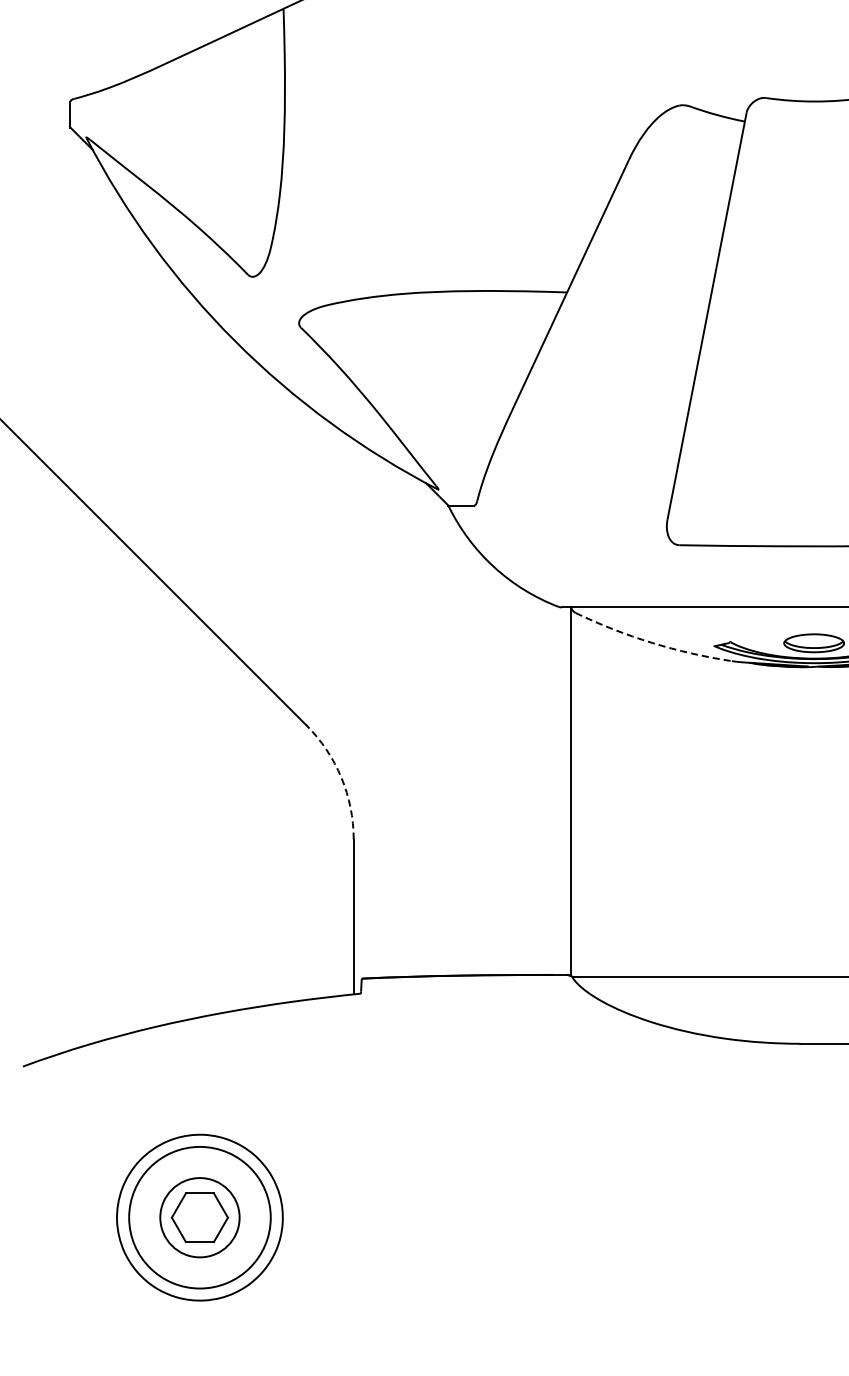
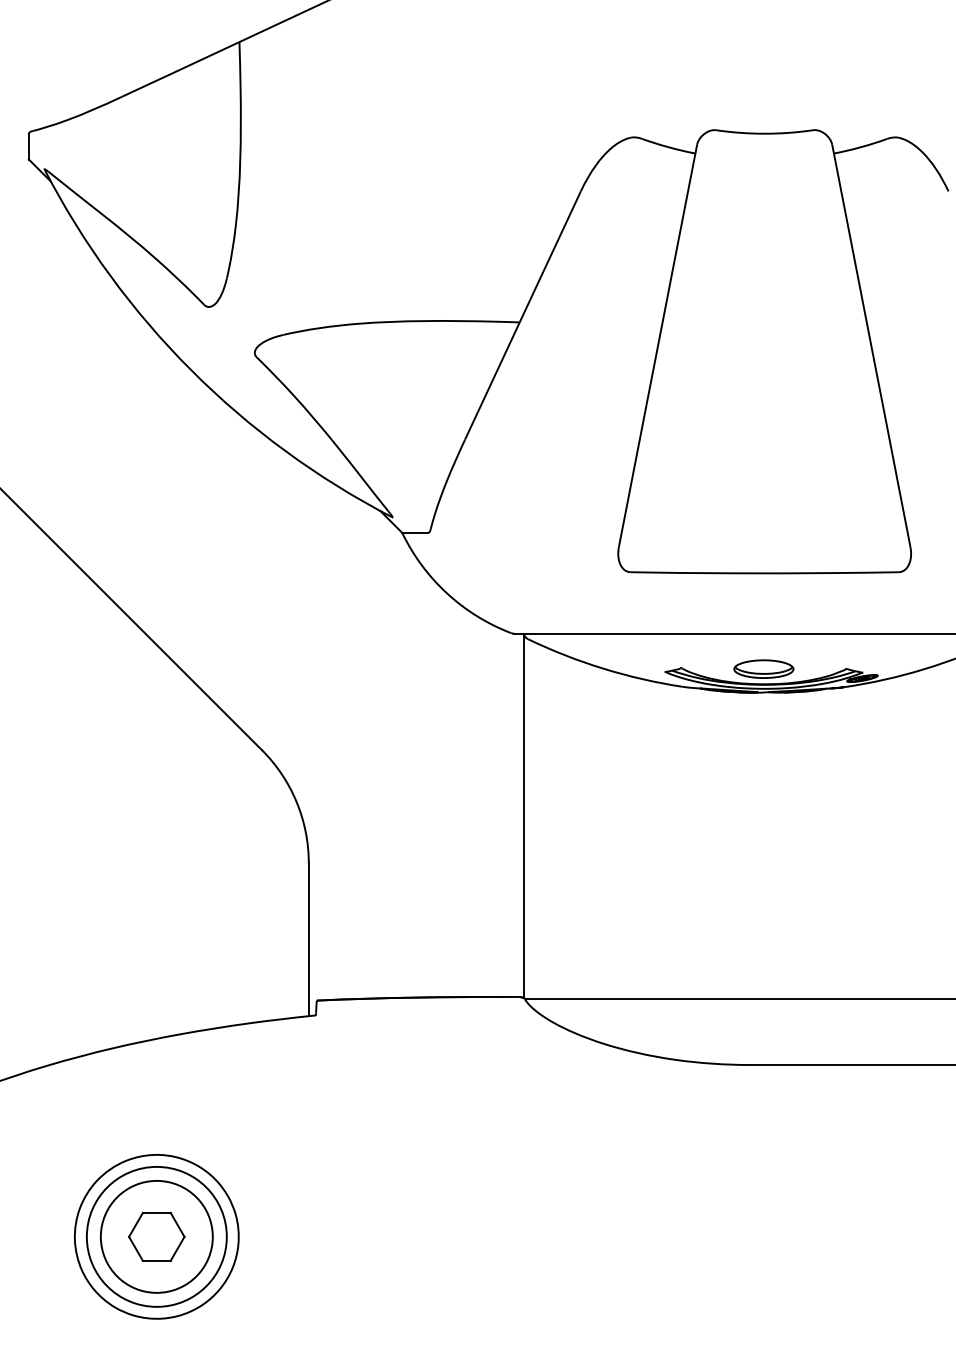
arc: (651, 642) -> (603, 668), dashed -> solid
arc: (341, 777) -> (296, 801), dashed -> solid
circle: (199, 1217) -> (156, 1236), size x1.43

